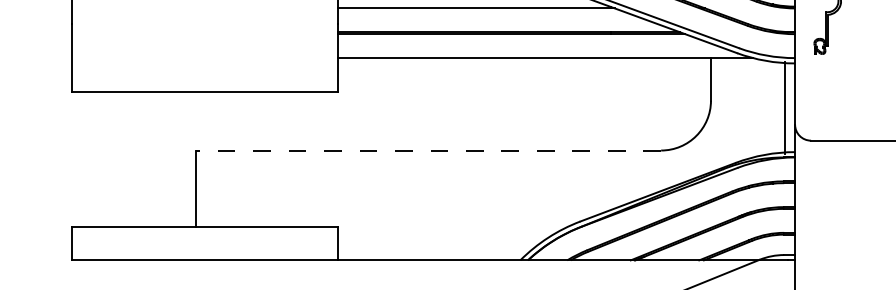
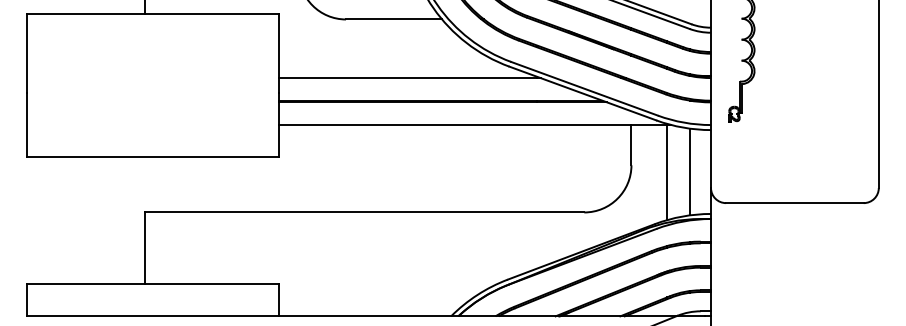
line: (785, 107) -> (690, 171), moved
line: (749, 108) -> (667, 172), added
line: (428, 150) -> (364, 212), dashed -> solid

